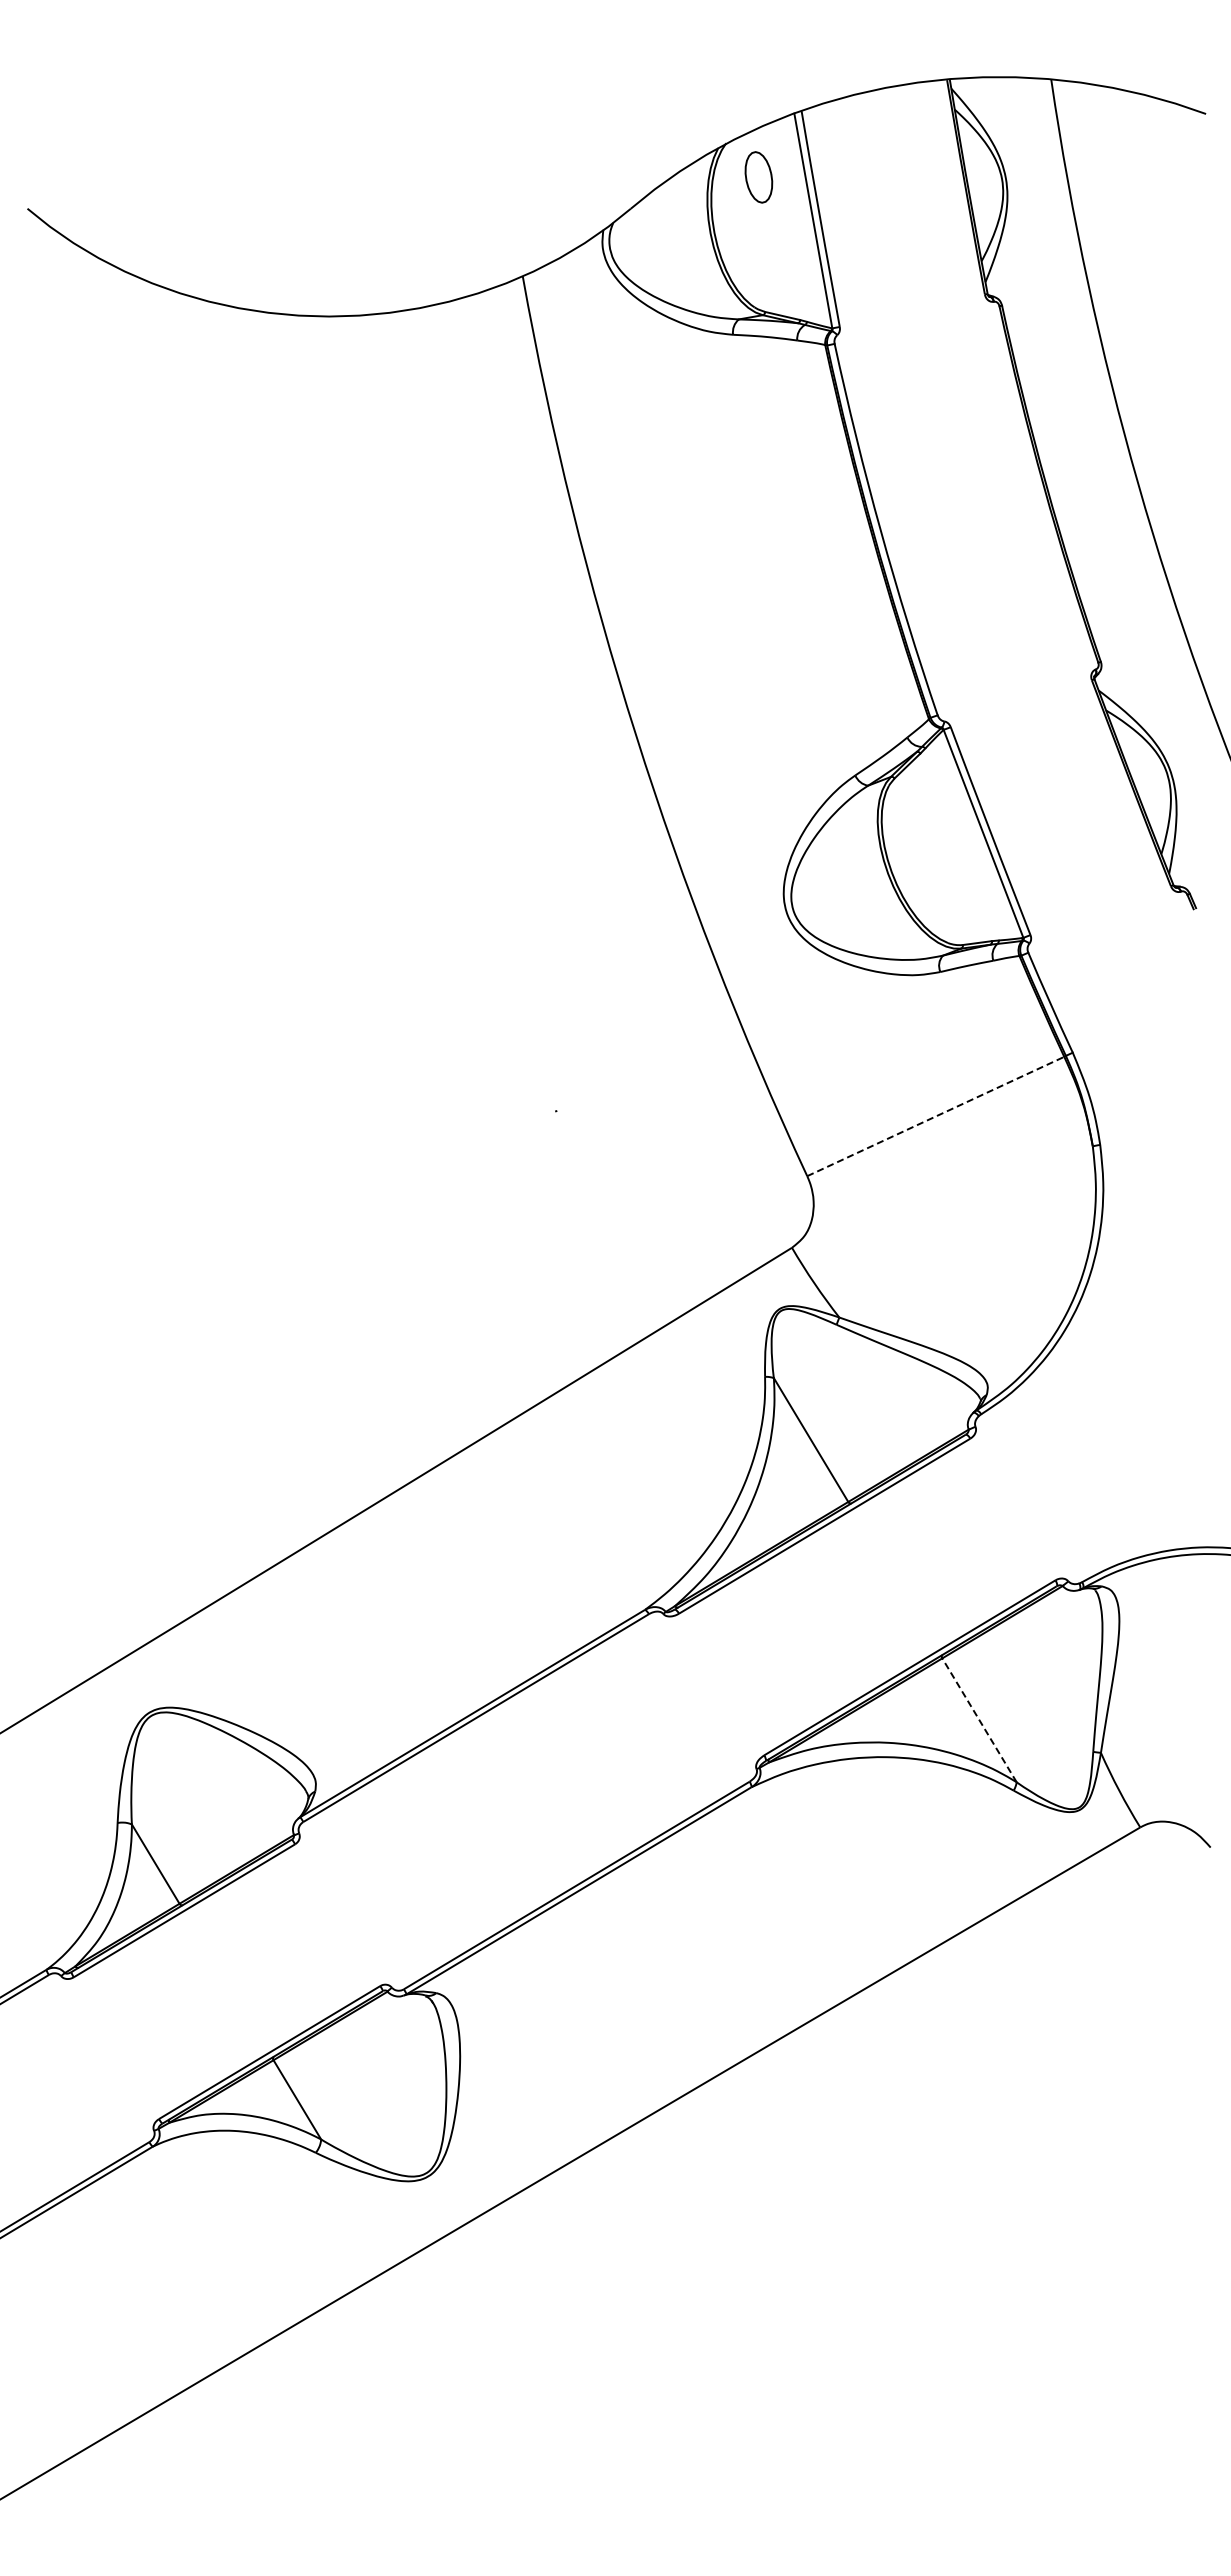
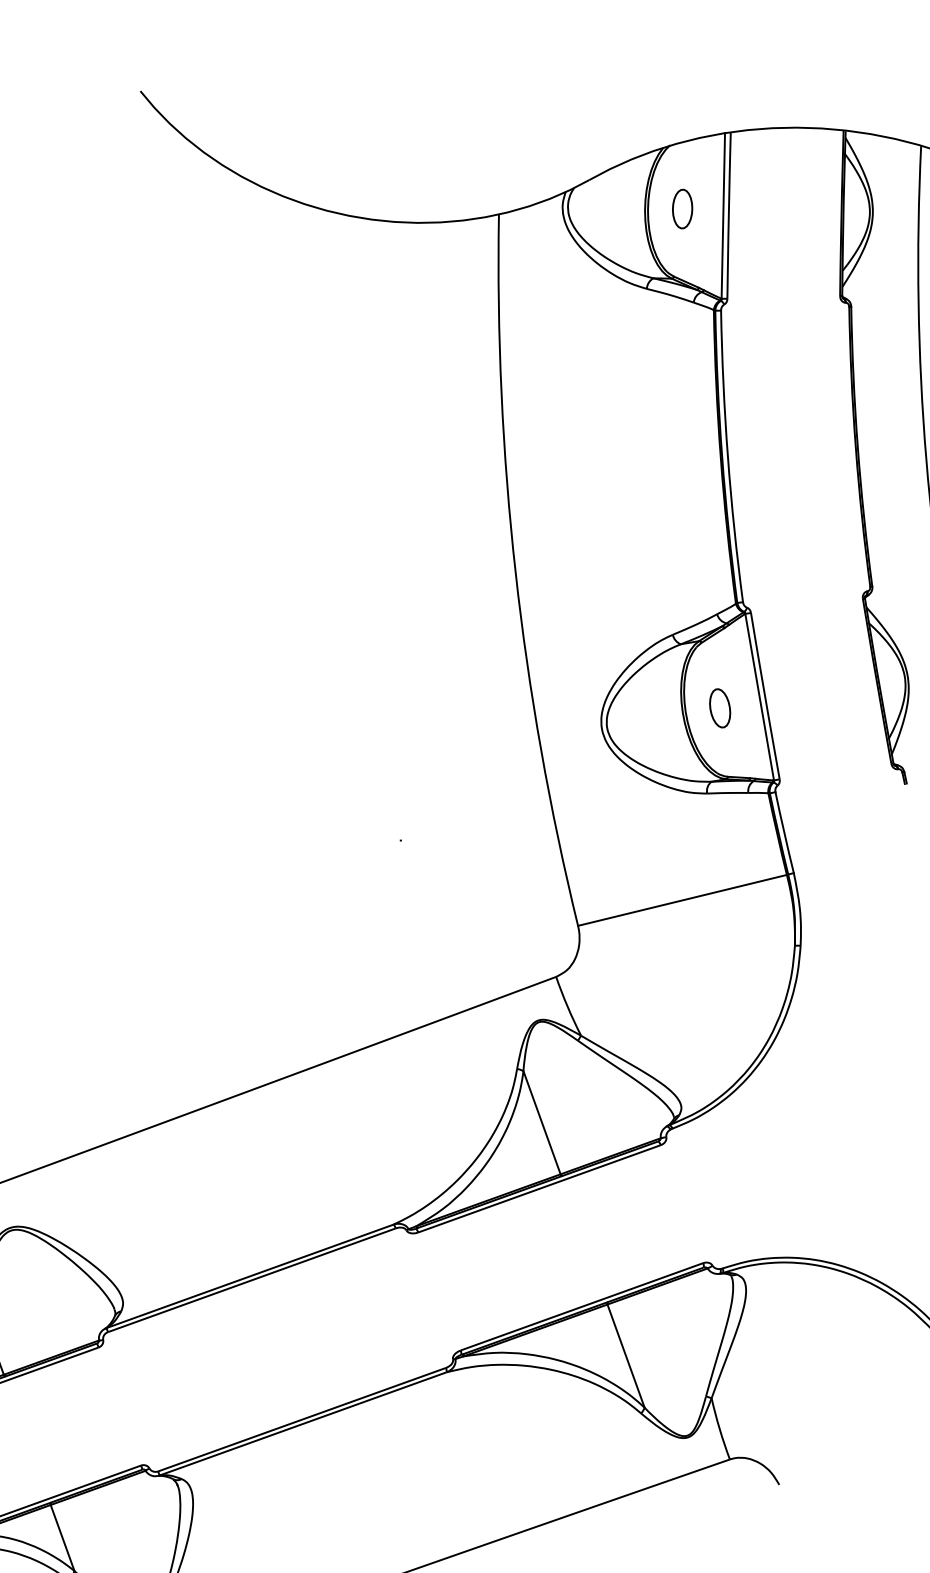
part: (758, 177) -> (682, 209), moved
part: (935, 858) -> (720, 708), added
line: (935, 1116) -> (682, 900), dashed -> solid
line: (979, 1719) -> (626, 1355), dashed -> solid

